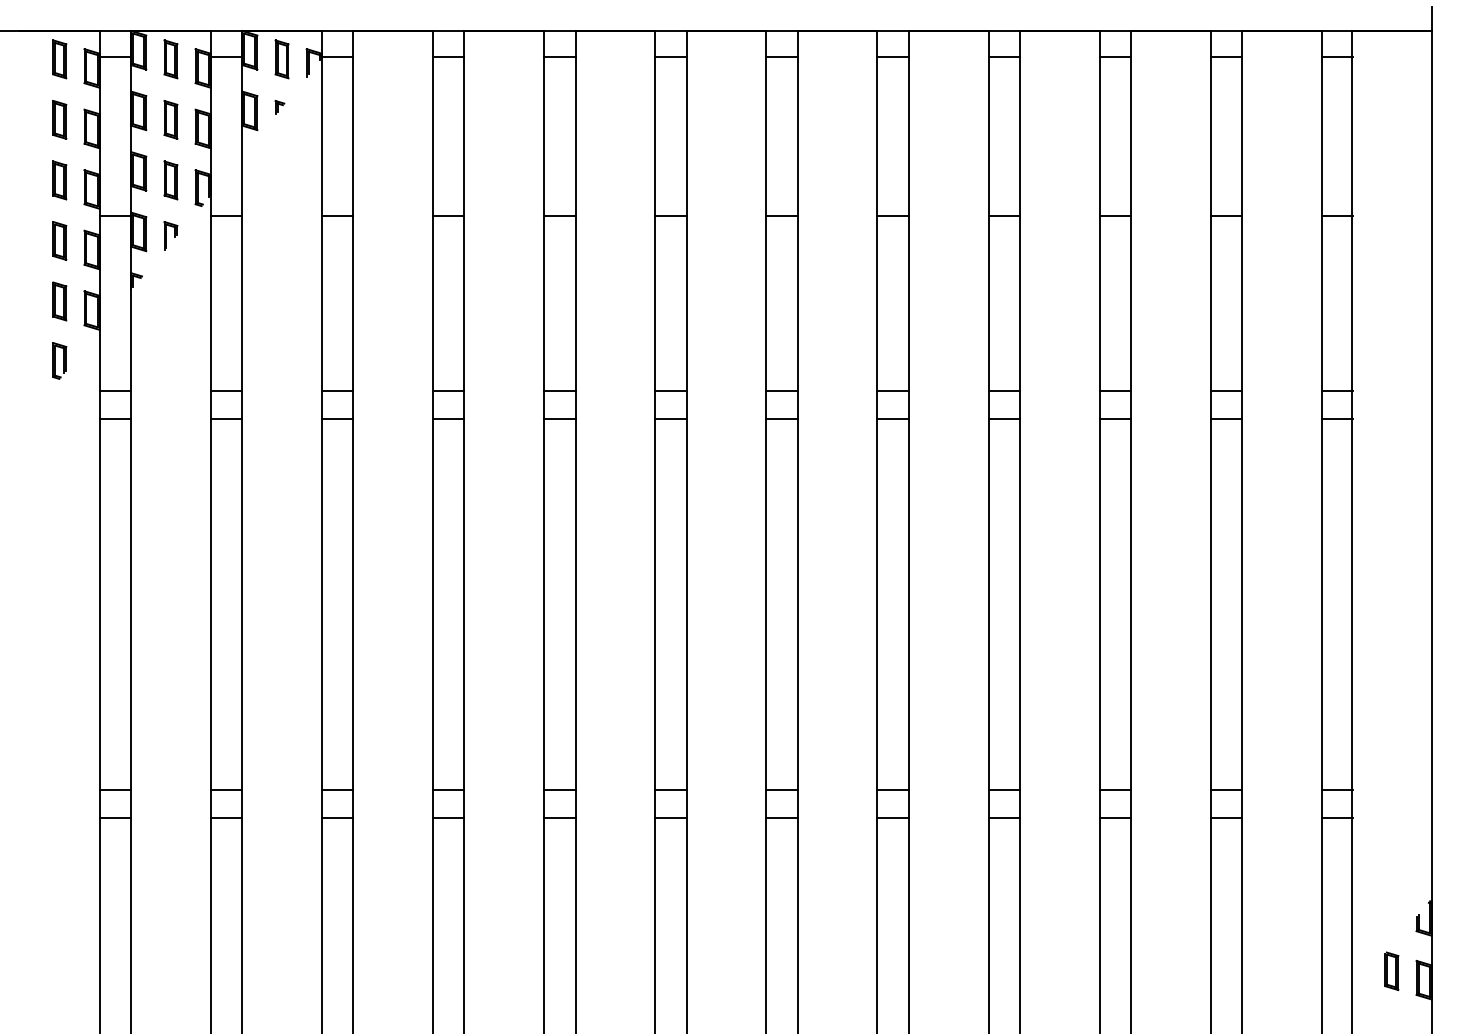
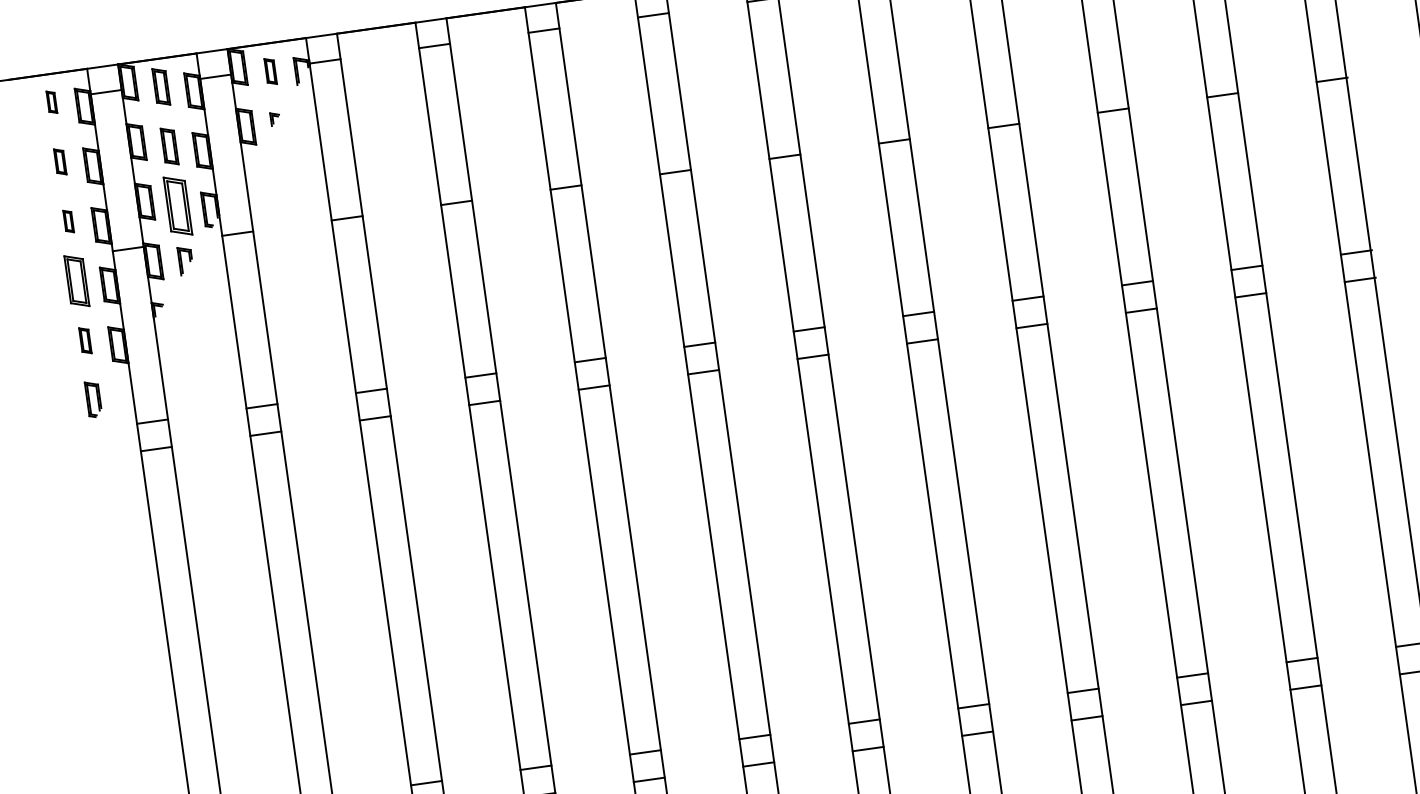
part: (59, 59) -> (51, 102), size x0.6
part: (281, 59) -> (270, 71), size x0.7
part: (59, 119) -> (59, 161), size x0.7
part: (59, 180) -> (68, 221), size x0.6
part: (170, 180) -> (177, 206), size x1.6
part: (59, 240) -> (76, 280), size x1.4
part: (59, 301) -> (85, 340), size x0.7

